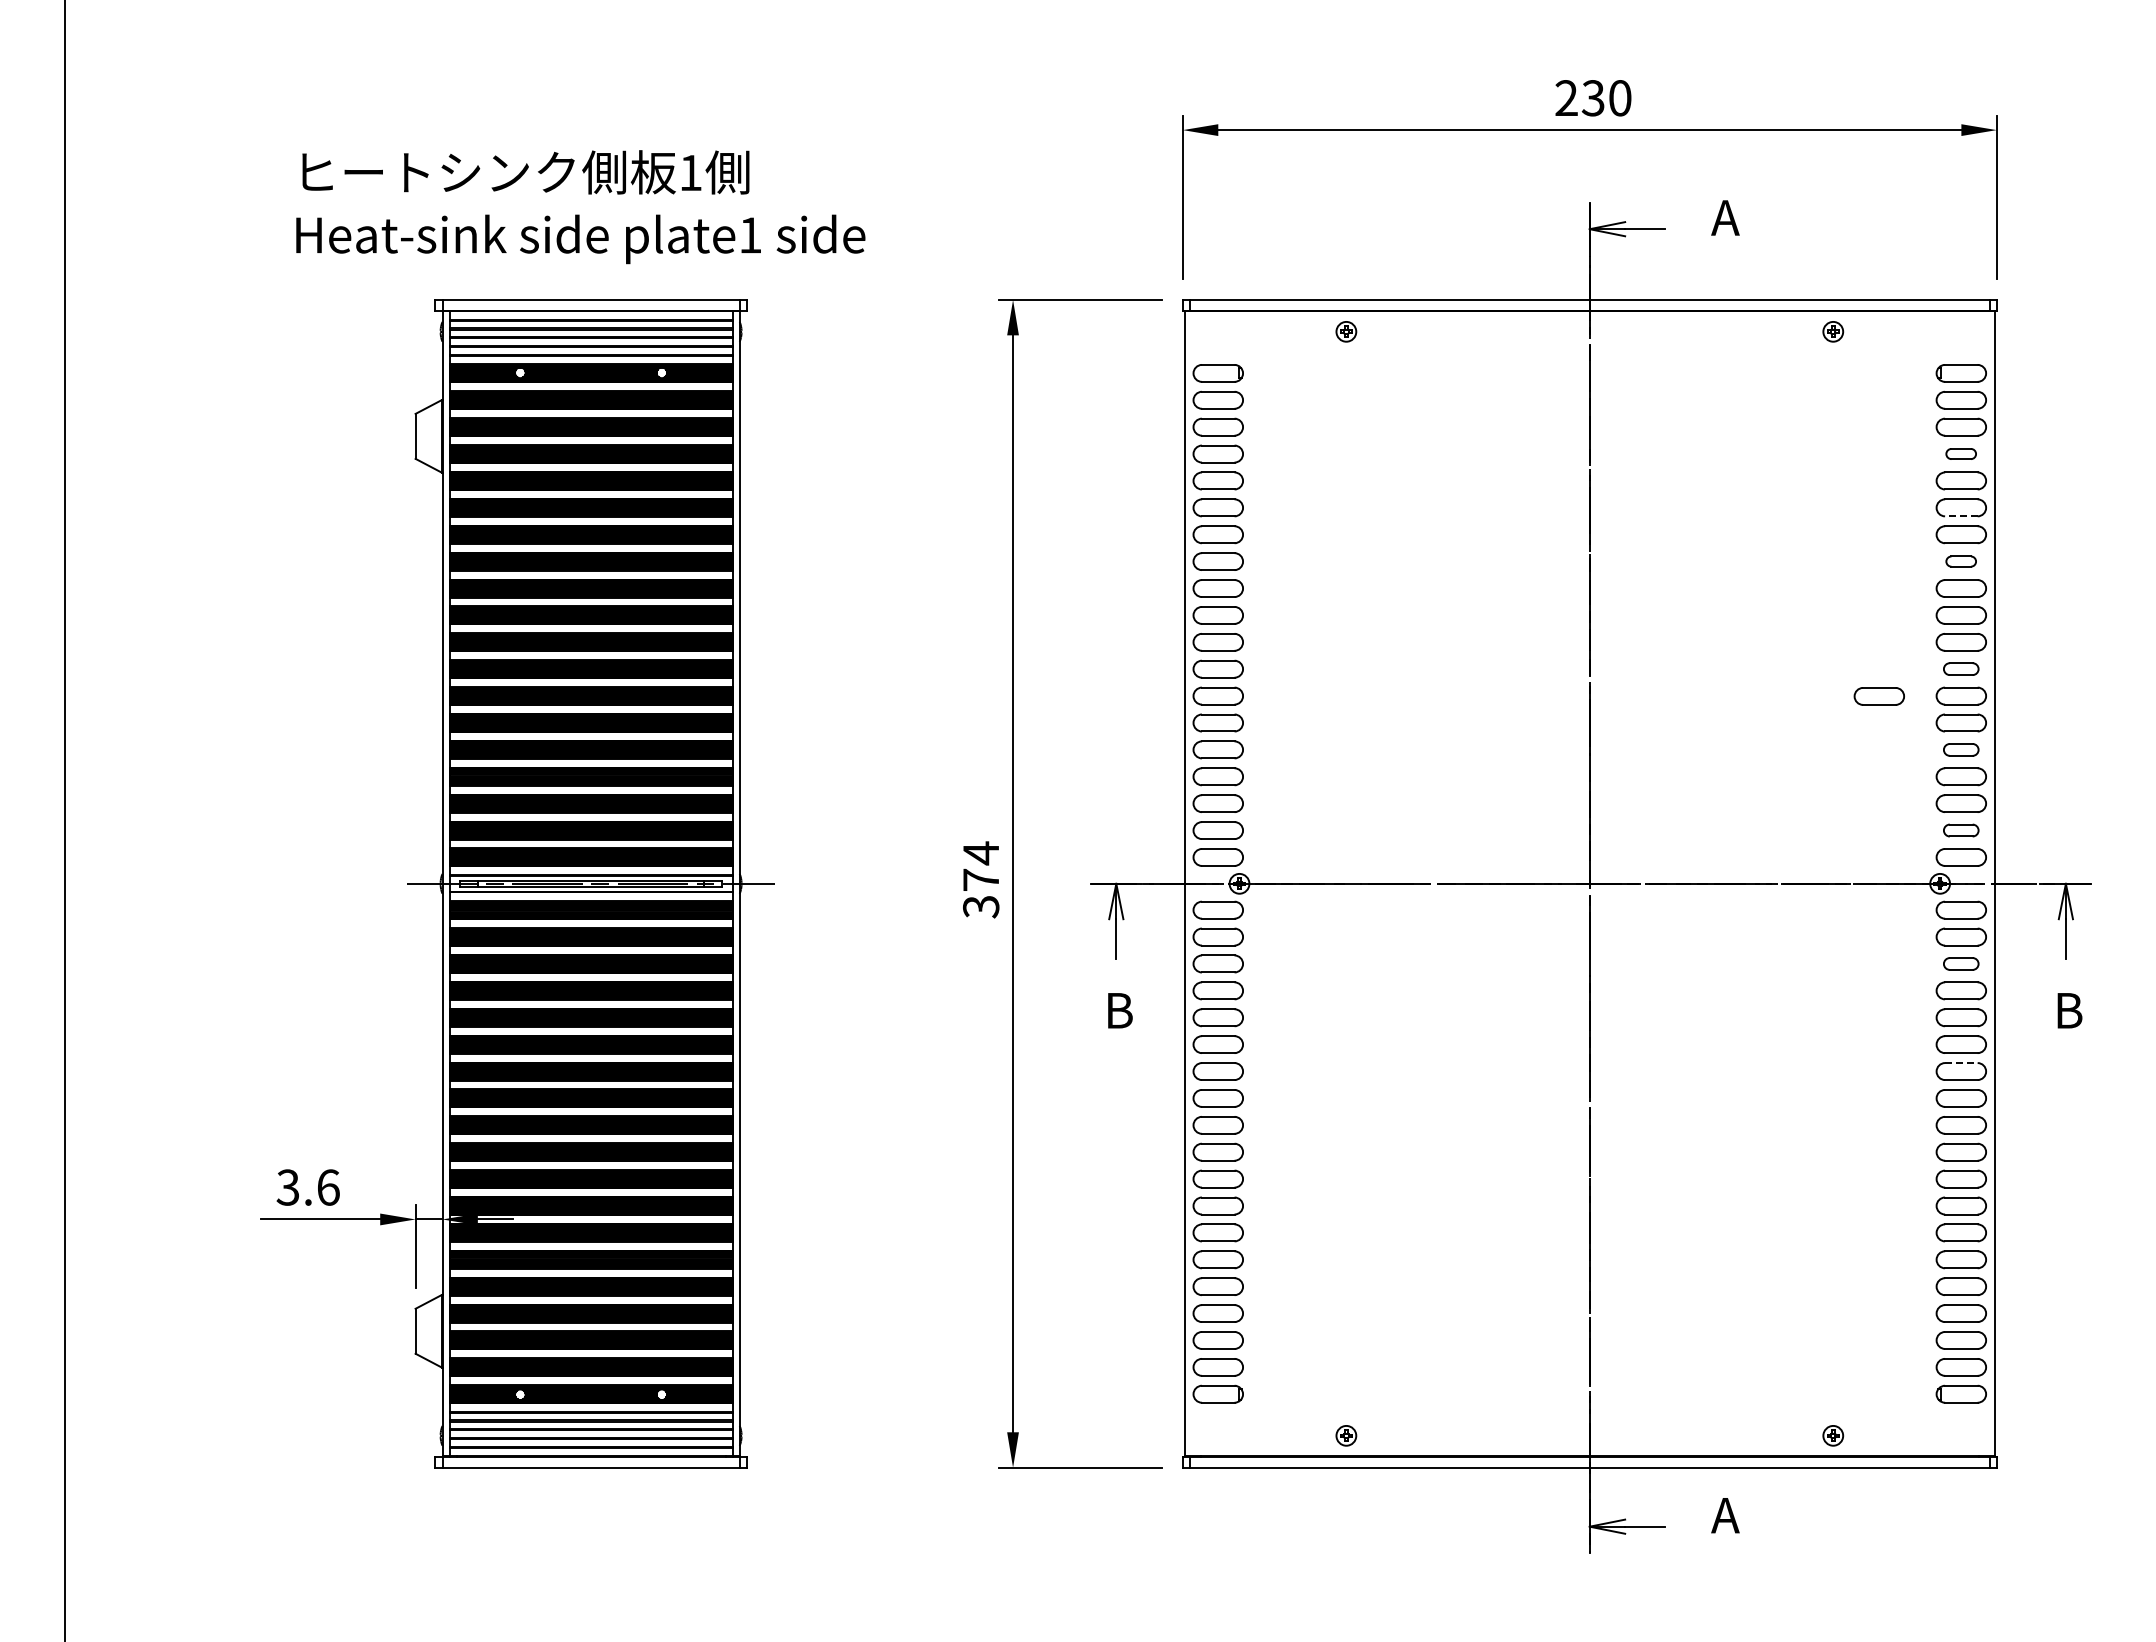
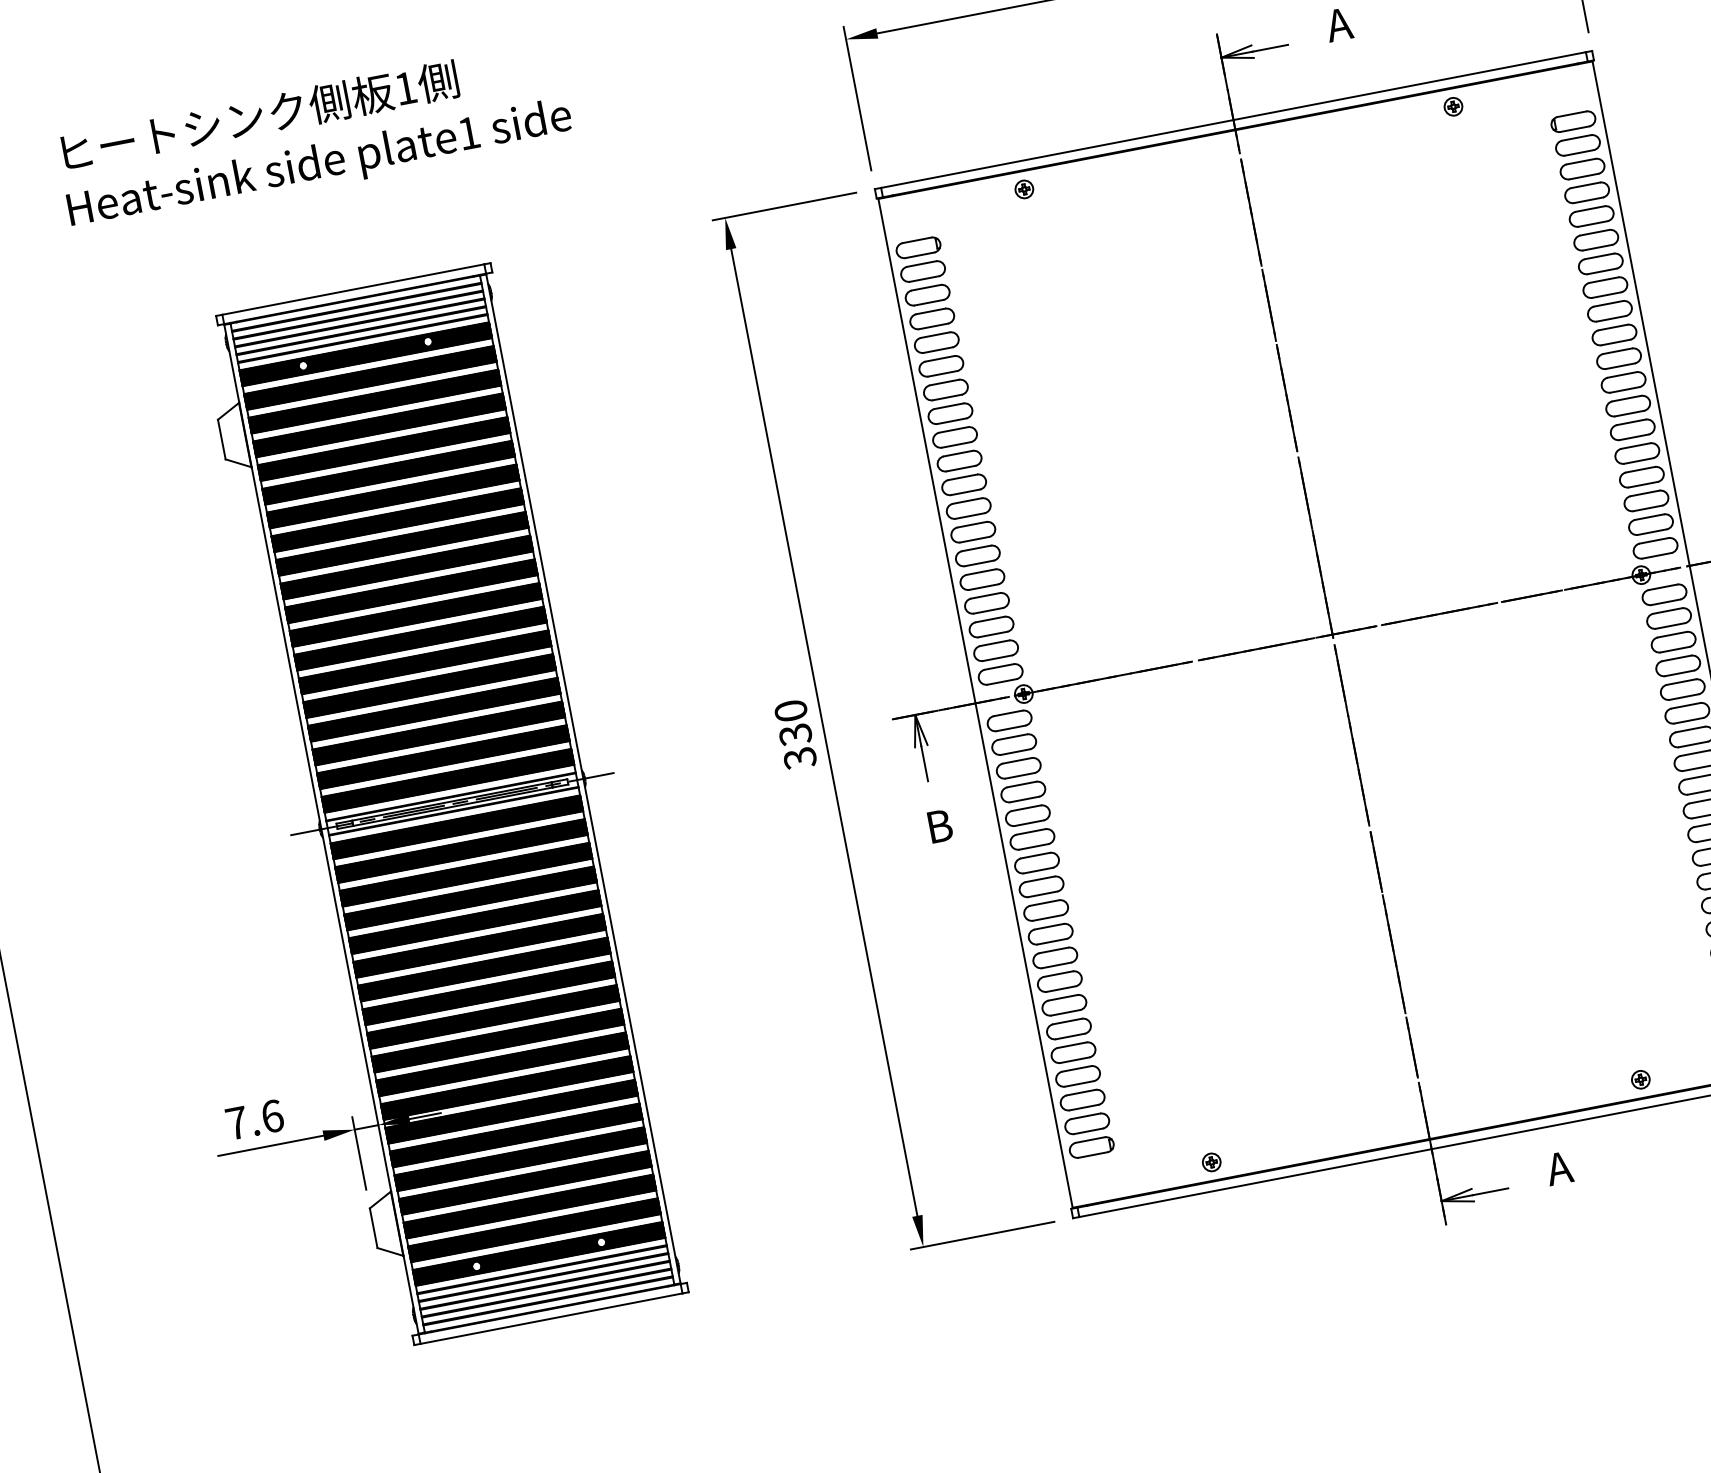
text: (580, 207) -> (314, 137), moved
part: (1960, 453) -> (1586, 192), size x1.67
line: (1960, 516) -> (1596, 247), dashed -> solid
part: (1960, 561) -> (1604, 287), size x1.67
part: (1960, 668) -> (1622, 381), size x1.43
part: (1878, 696) -> (1555, 420), removed
part: (1960, 749) -> (1636, 453), size x1.43
part: (1960, 830) -> (1650, 524), size x1.43
text: (981, 866) -> (793, 722), 374 -> 330
part: (1960, 963) -> (1672, 641), size x1.43
line: (1961, 1063) -> (1690, 729), dashed -> solid
text: (287, 1187) -> (236, 1123), 3.6 -> 7.6

